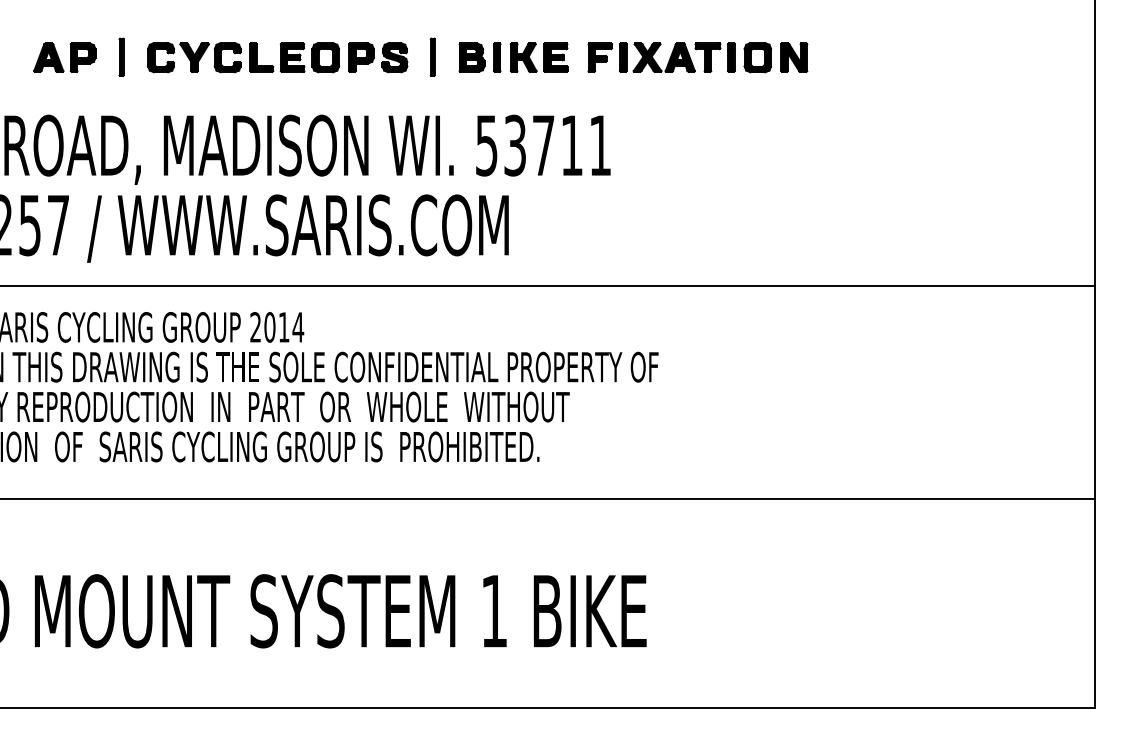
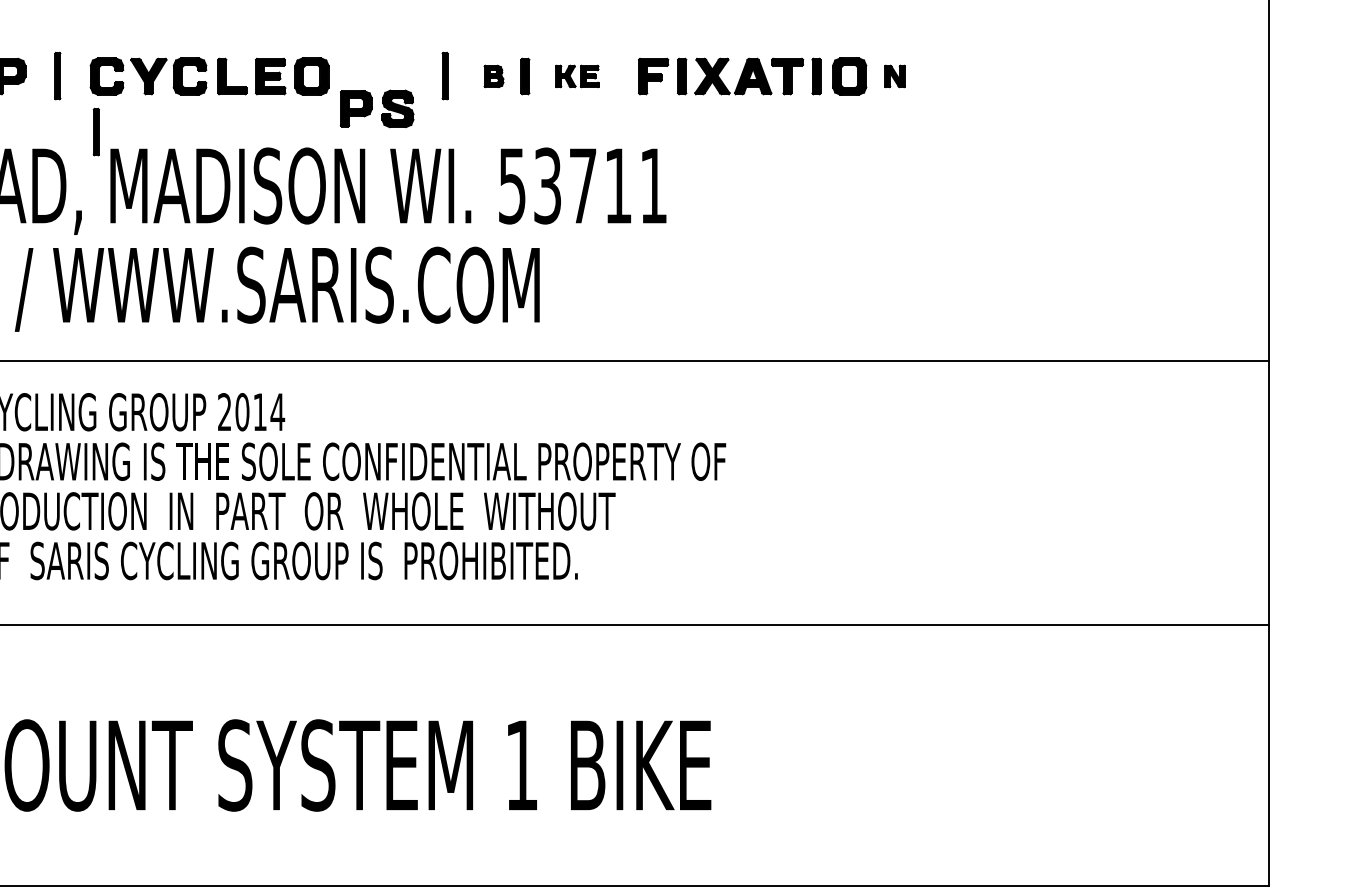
part: (378, 57) -> (377, 108), moved
part: (471, 57) -> (493, 76), size x0.6
part: (538, 57) -> (576, 76), size x0.6
part: (794, 57) -> (895, 76), size x0.6
part: (152, 101) -> (96, 131), added

